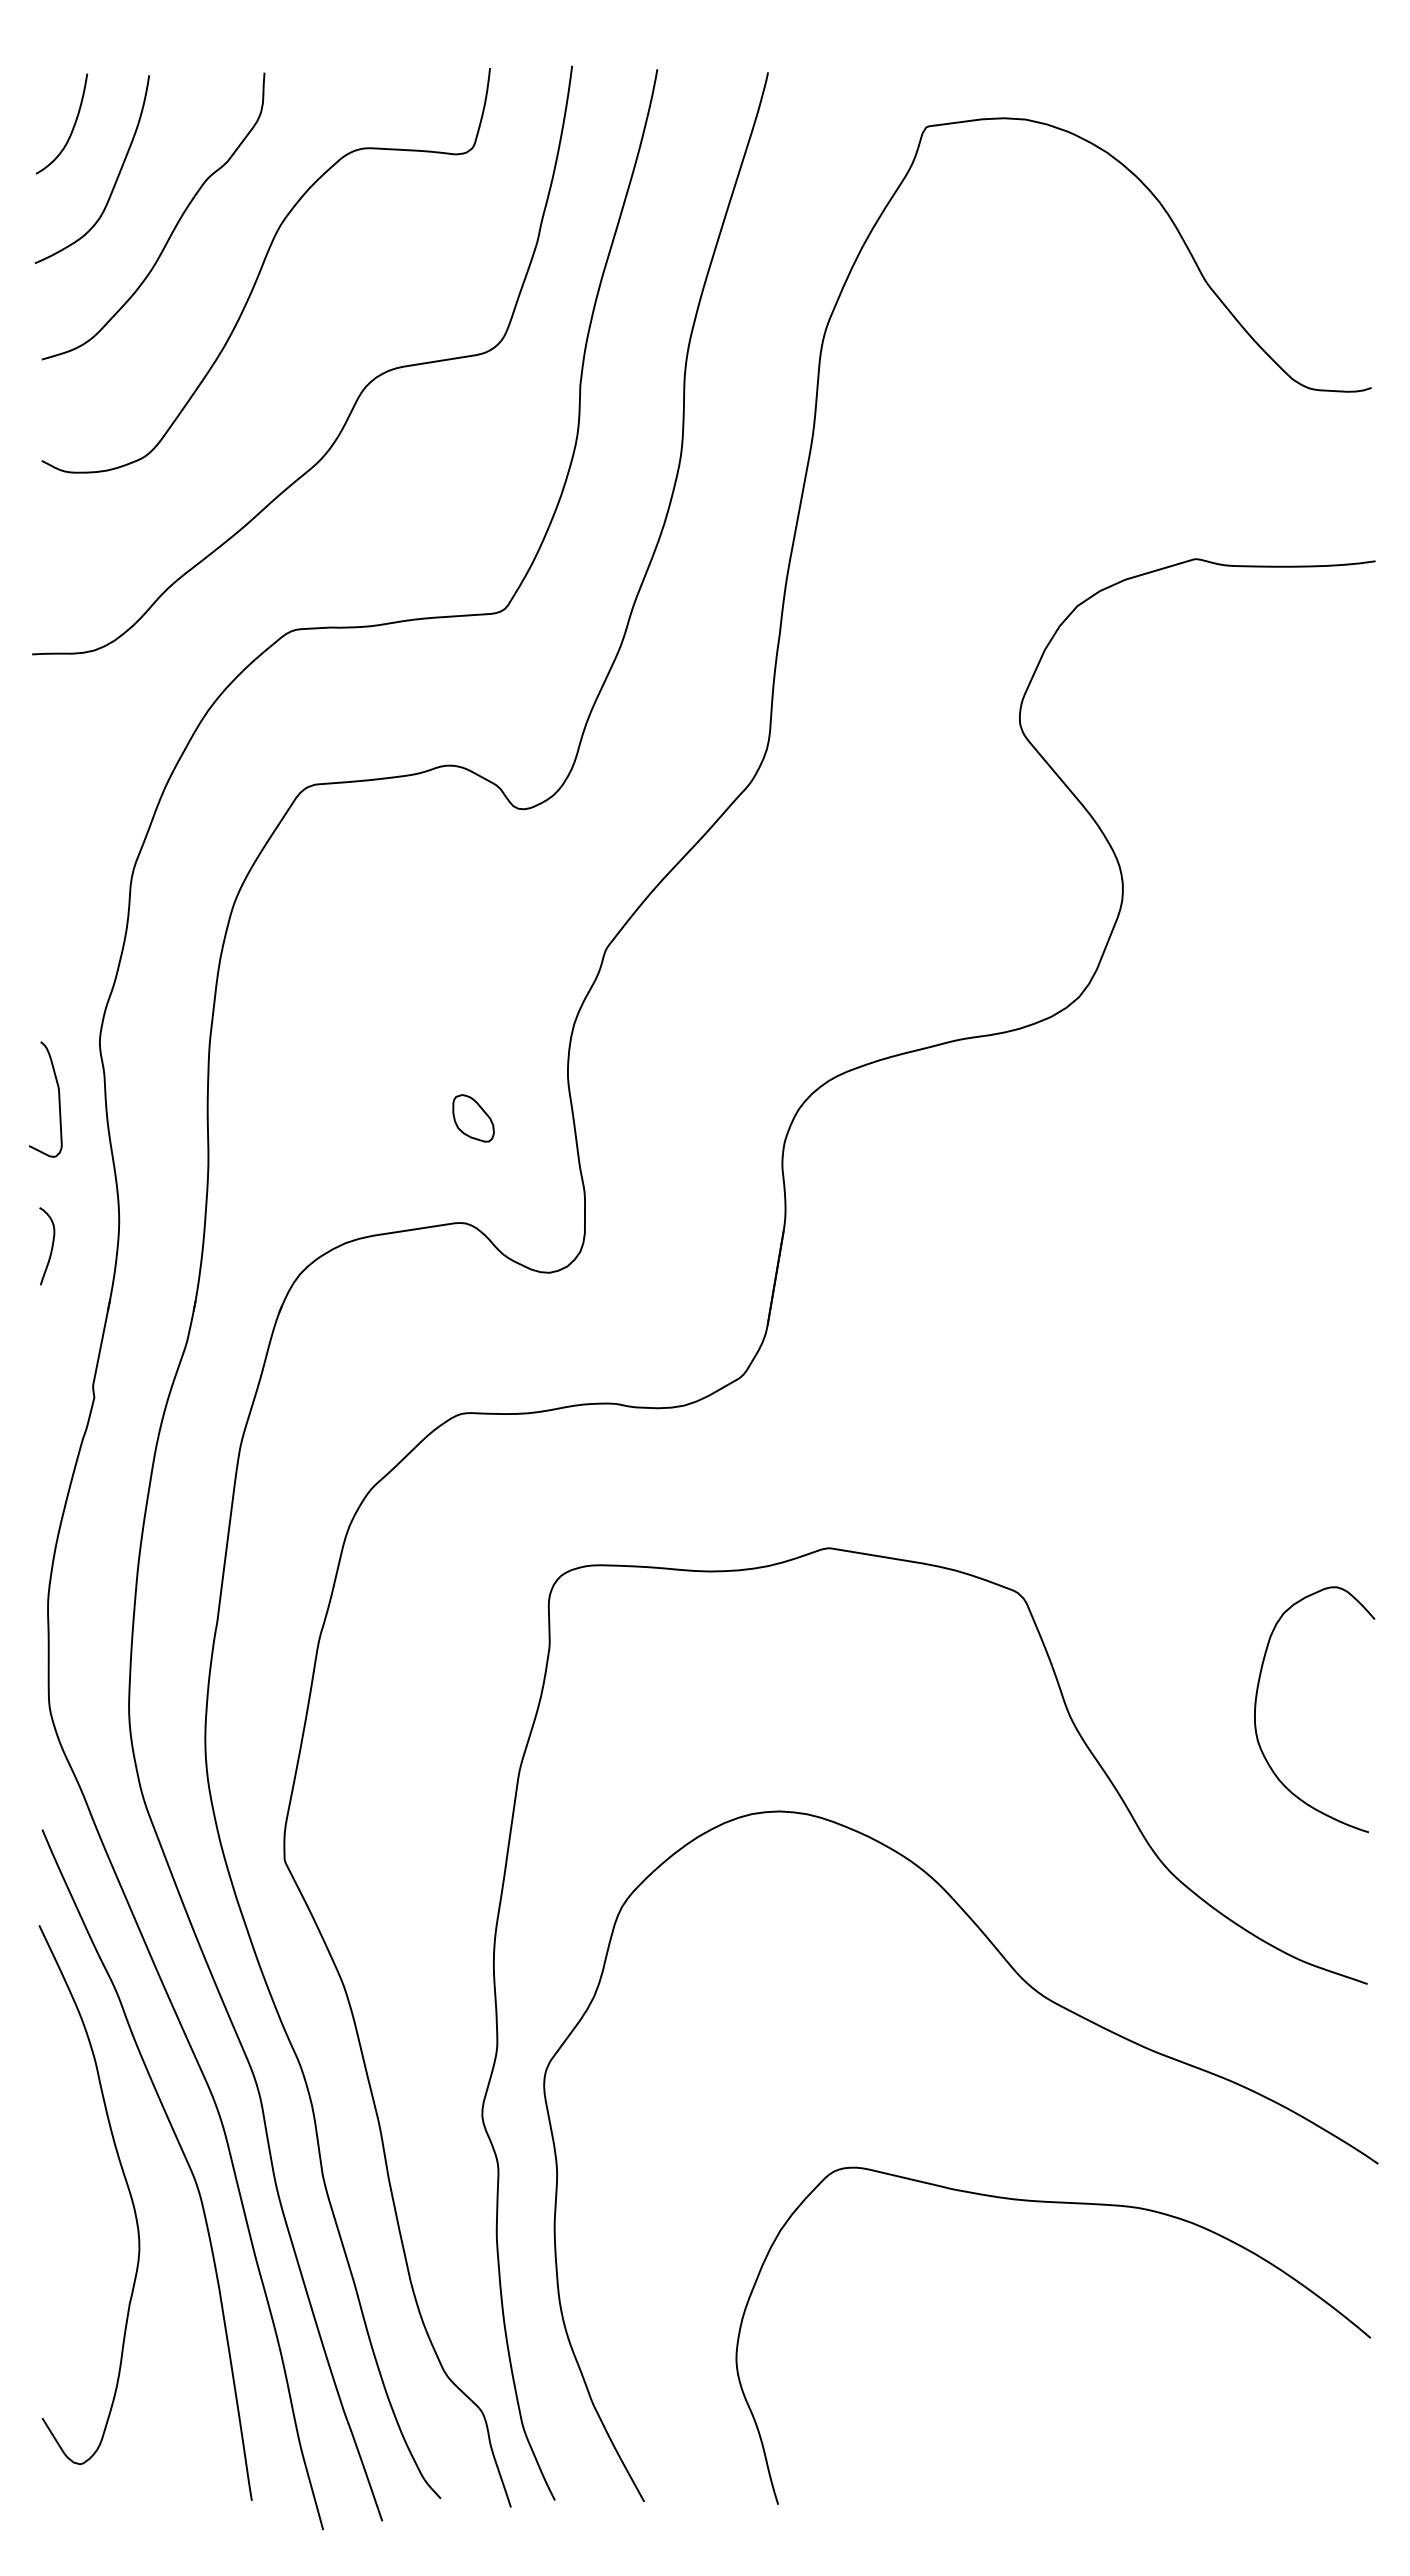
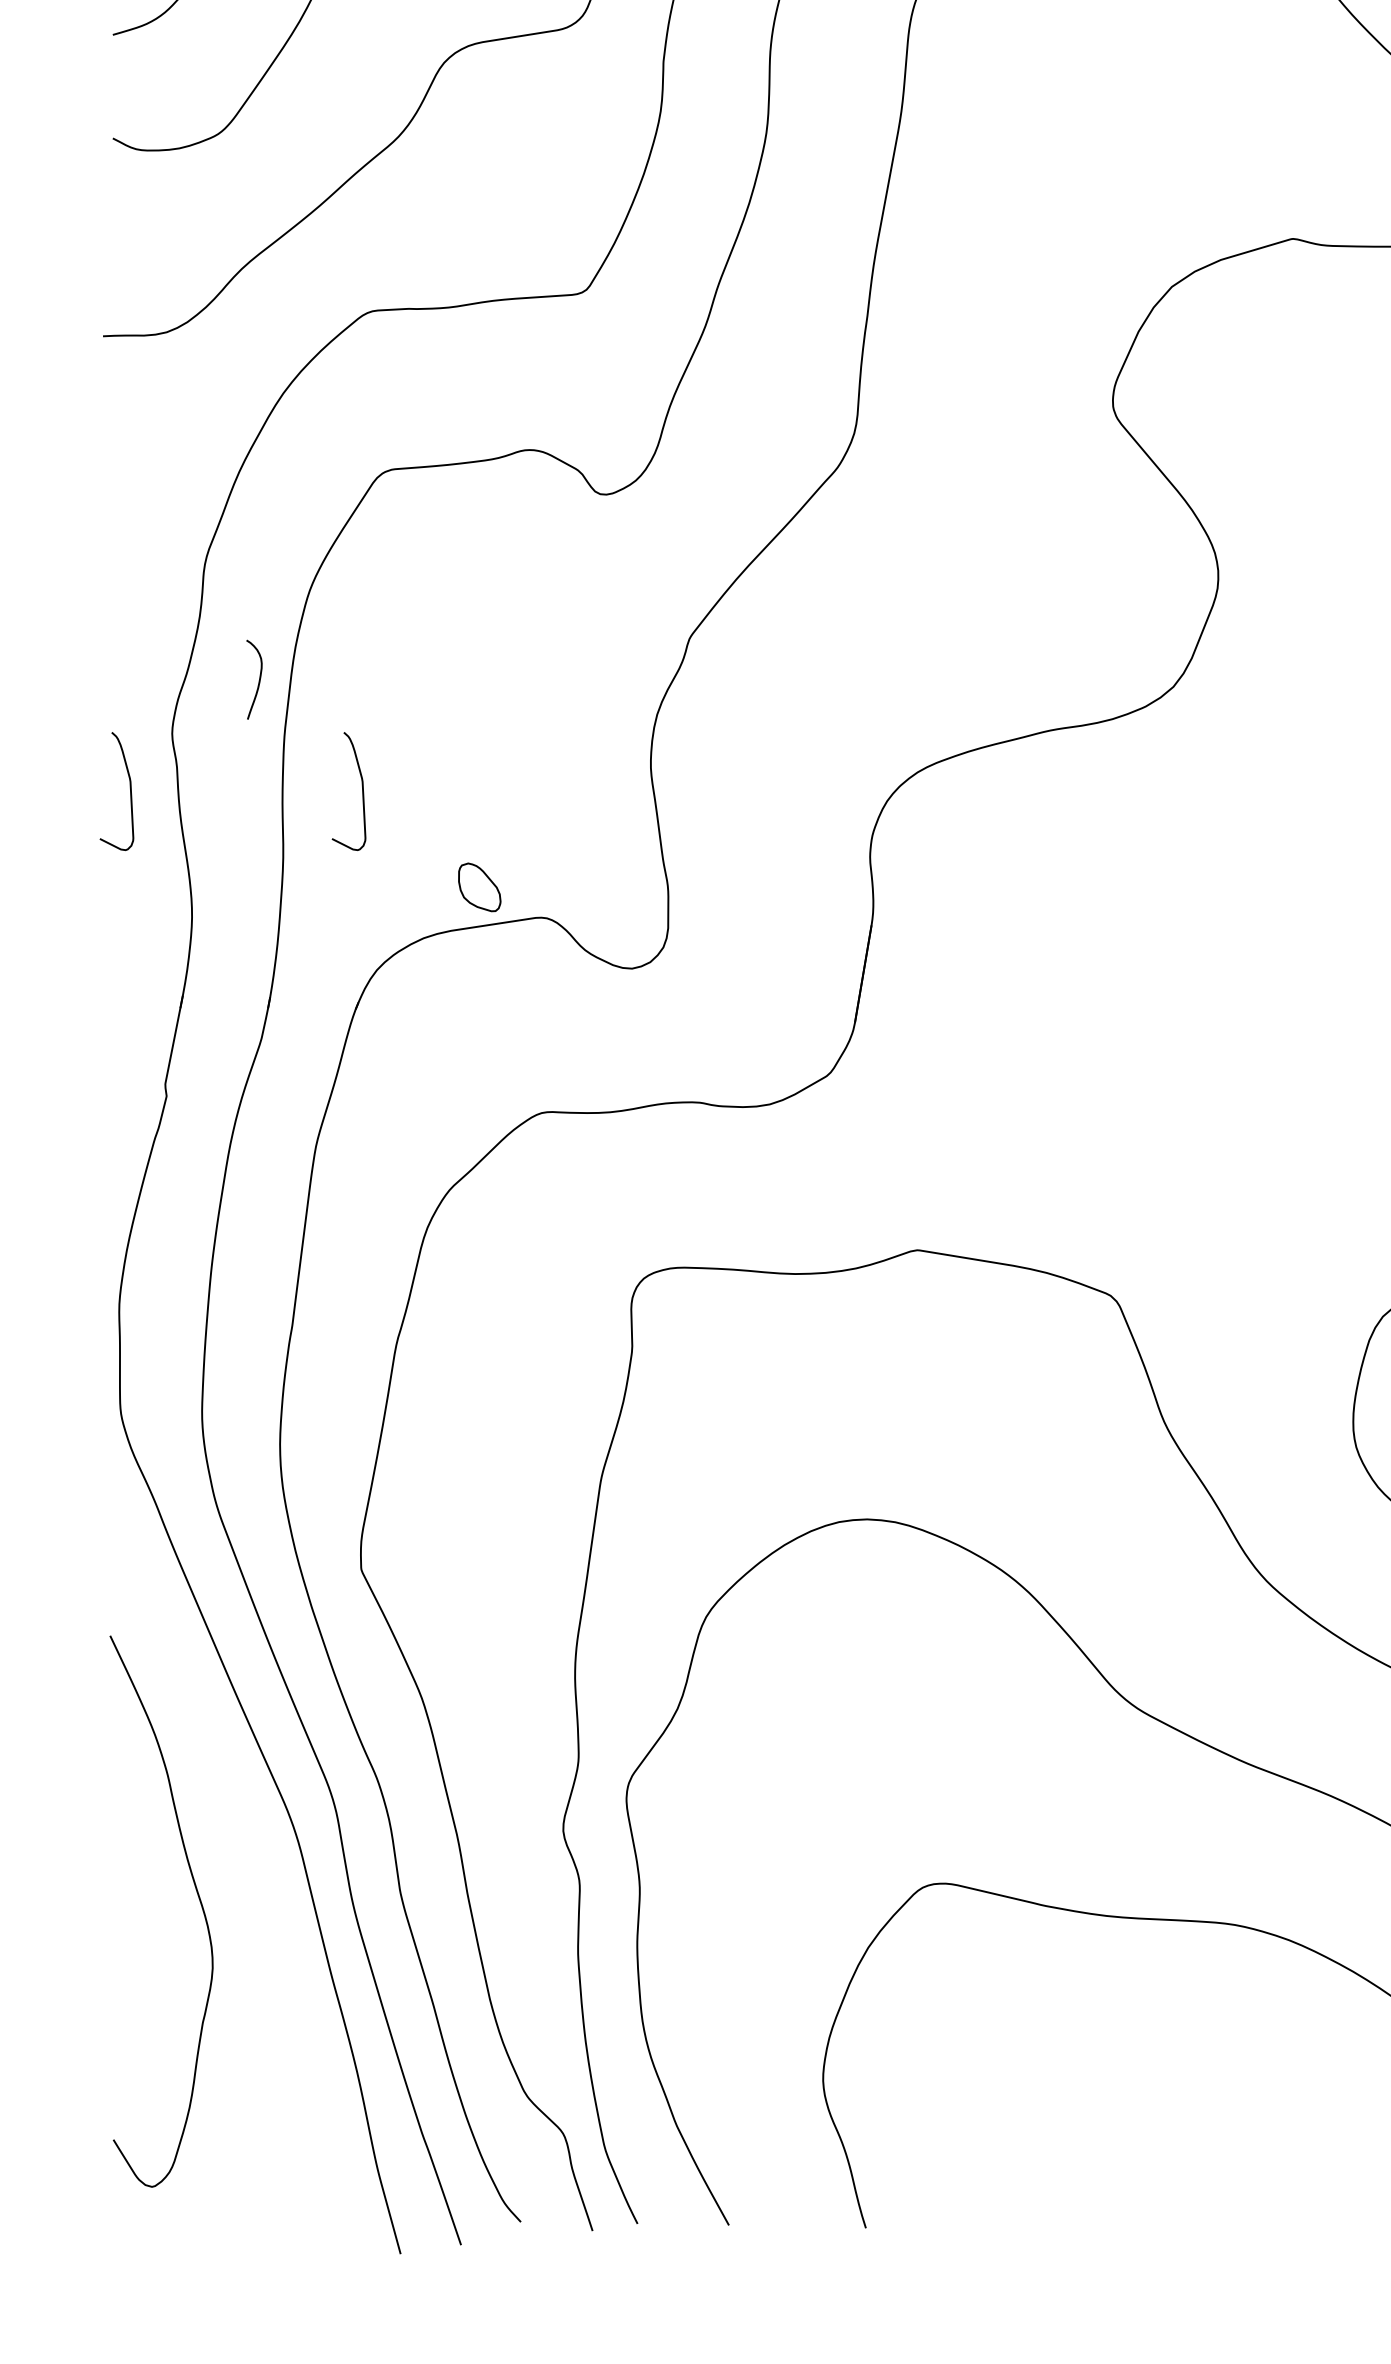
curve: (285, 1099) -> (362, 791), added
part: (473, 1118) -> (479, 887), moved
curve: (51, 1246) -> (258, 679), moved
curve: (180, 2149) -> (254, 1865), removed

